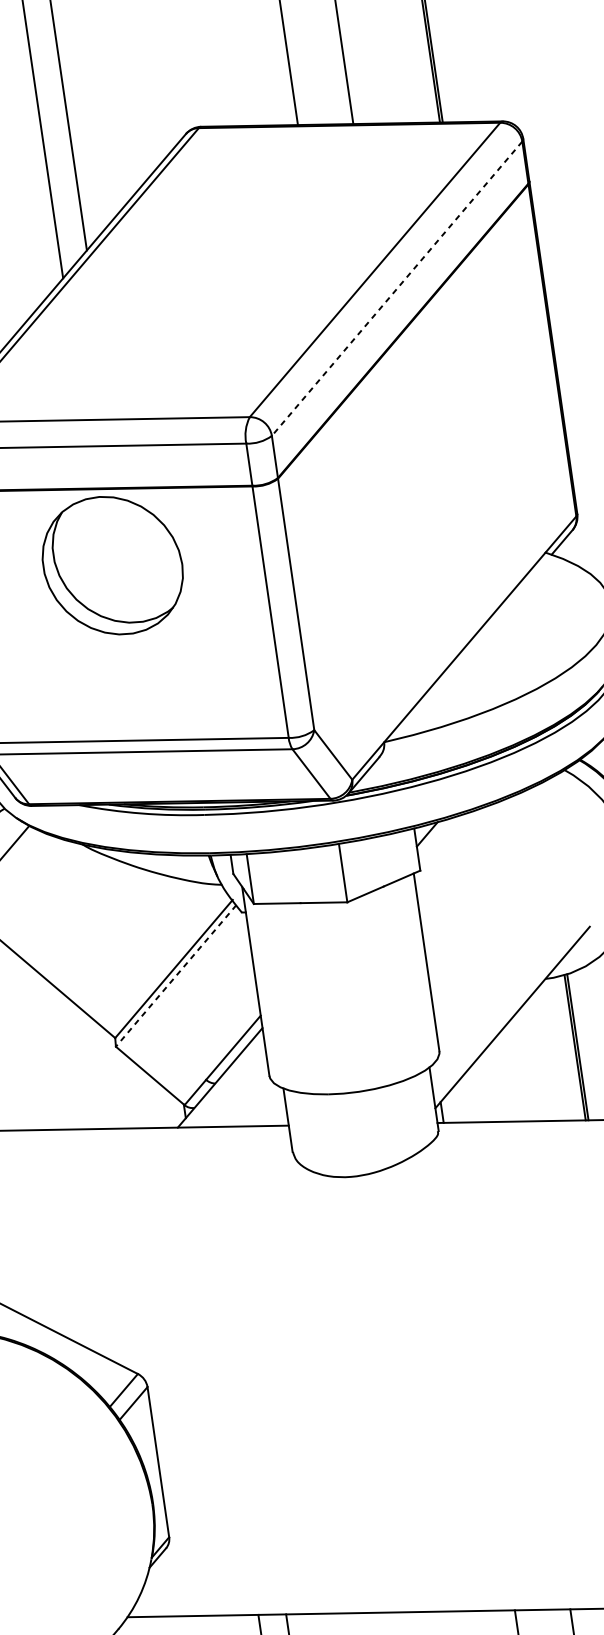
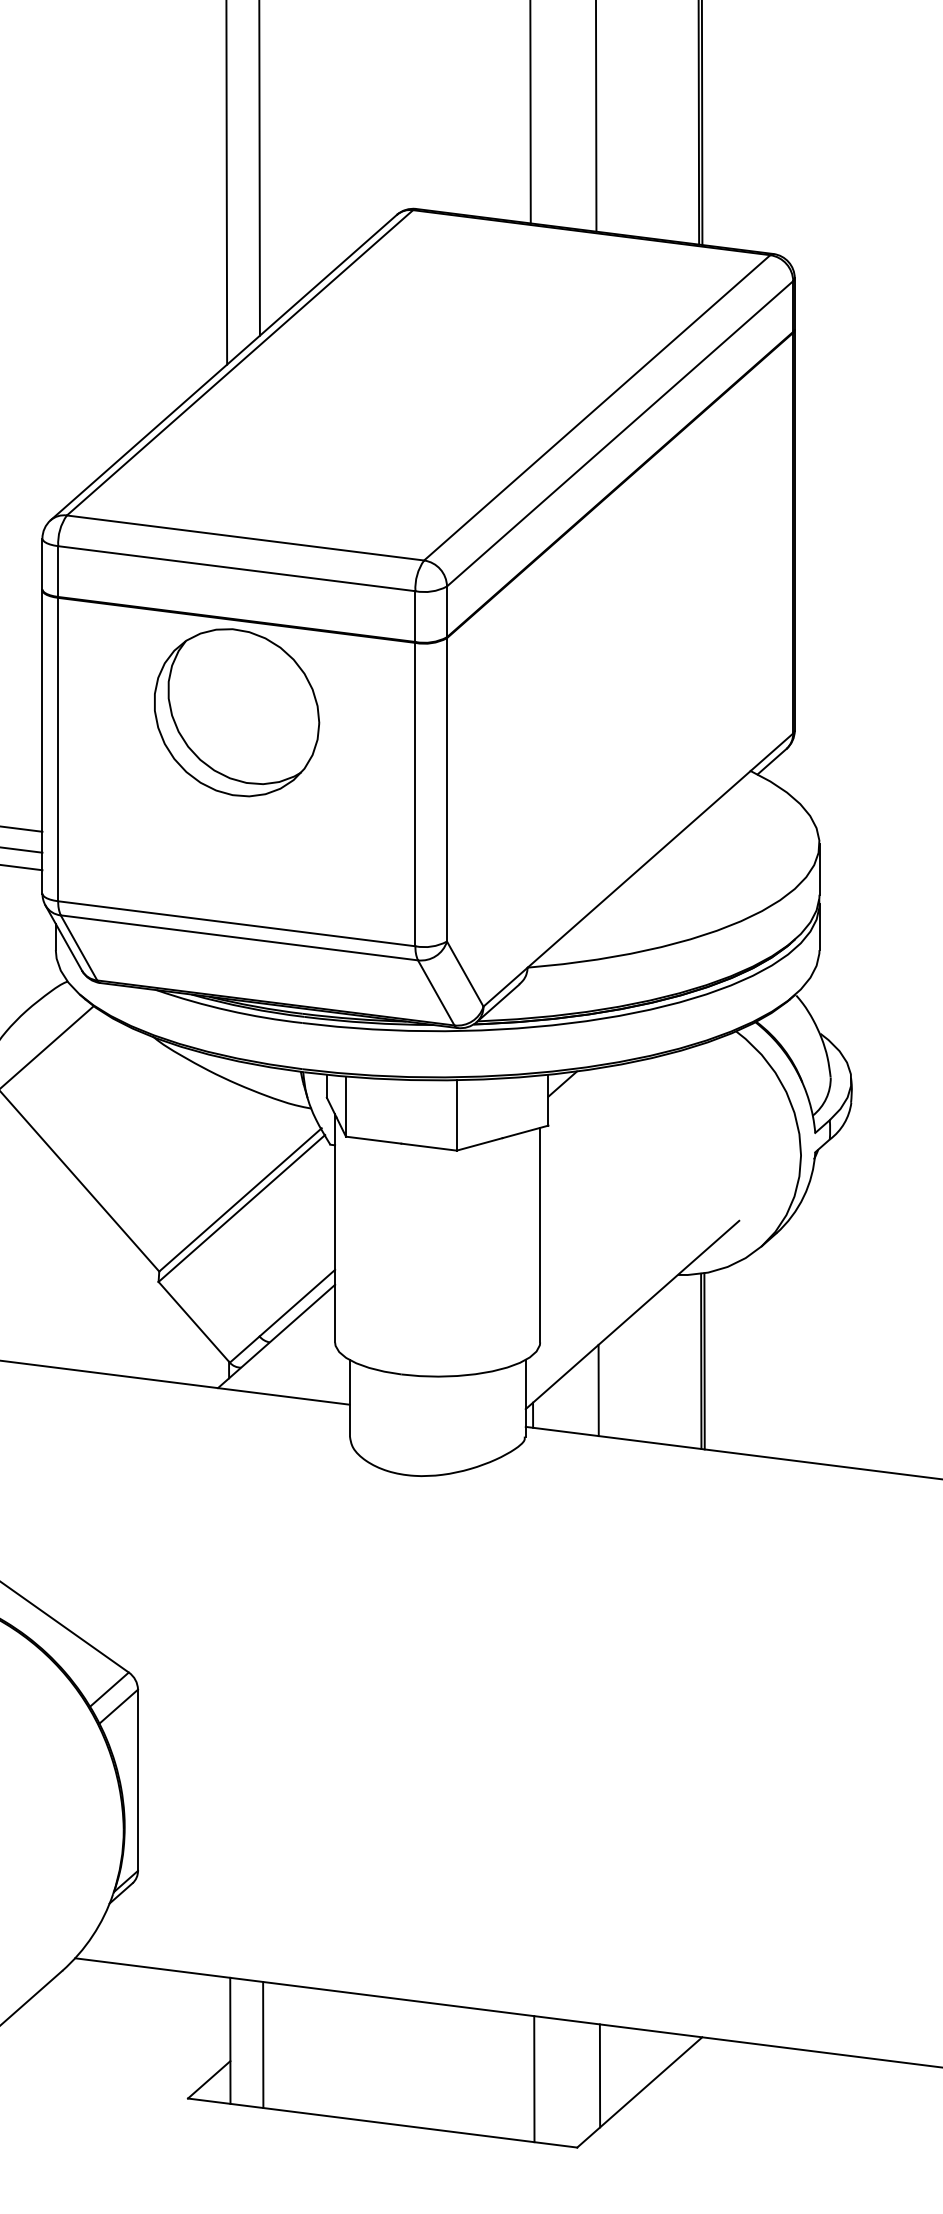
line: (397, 288) -> (620, 433), dashed -> solid
line: (175, 975) -> (241, 1208), dashed -> solid
line: (493, 1084) -> (598, 1390), added

